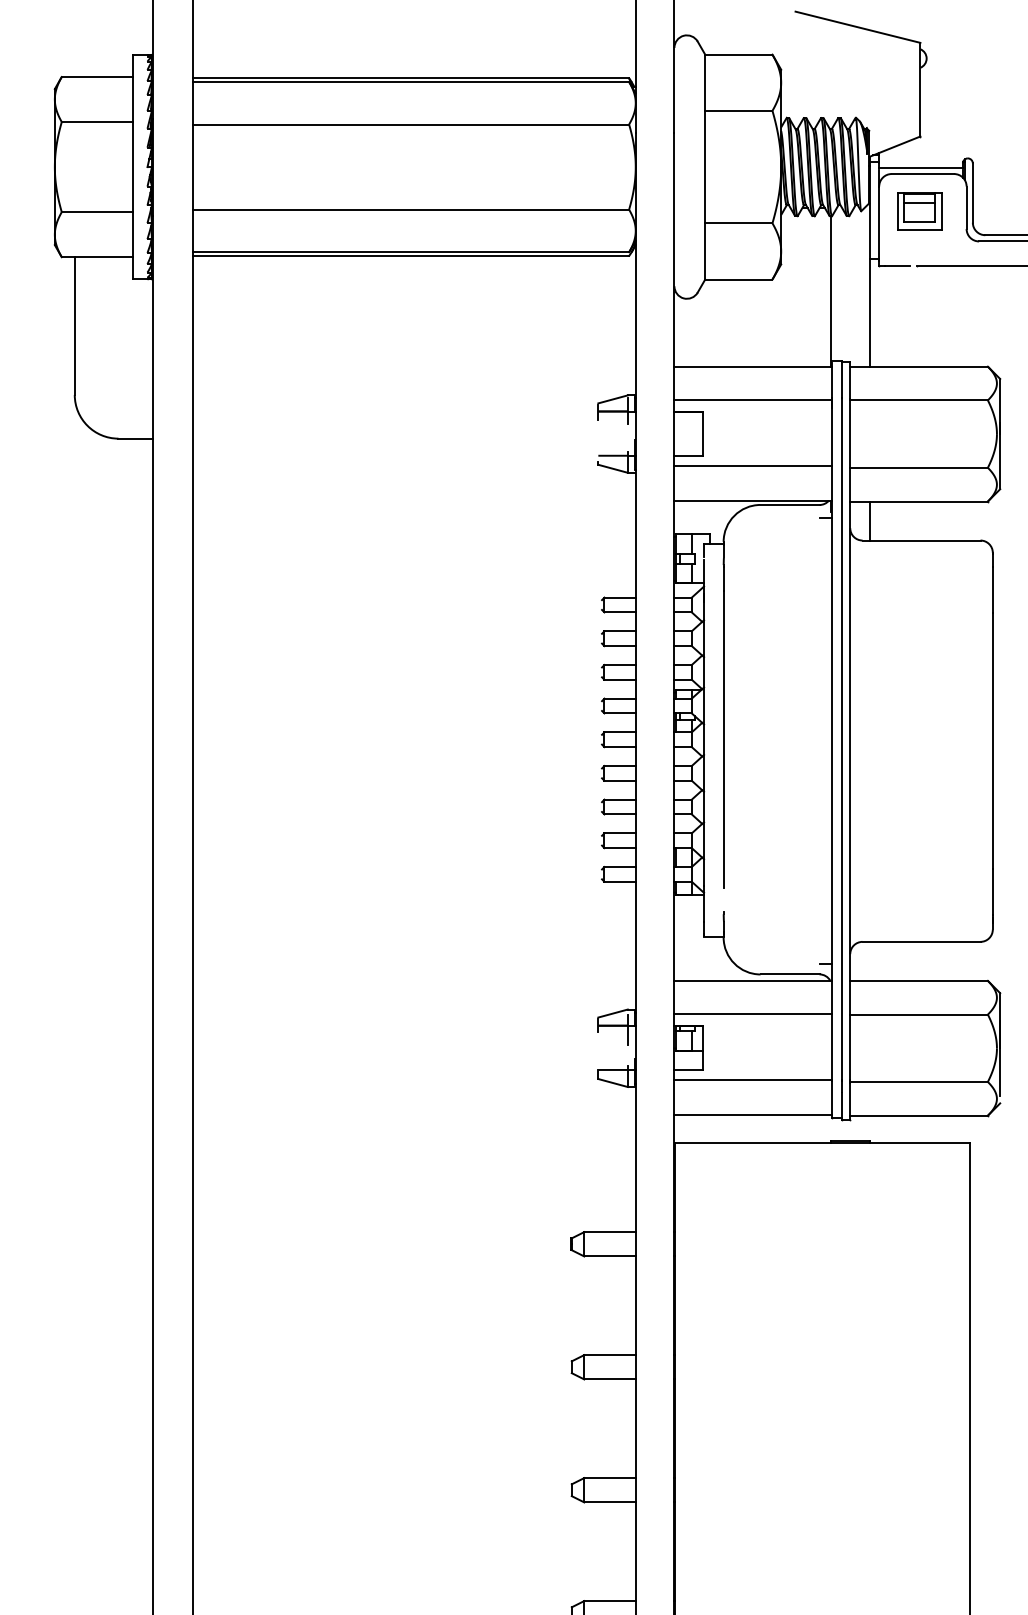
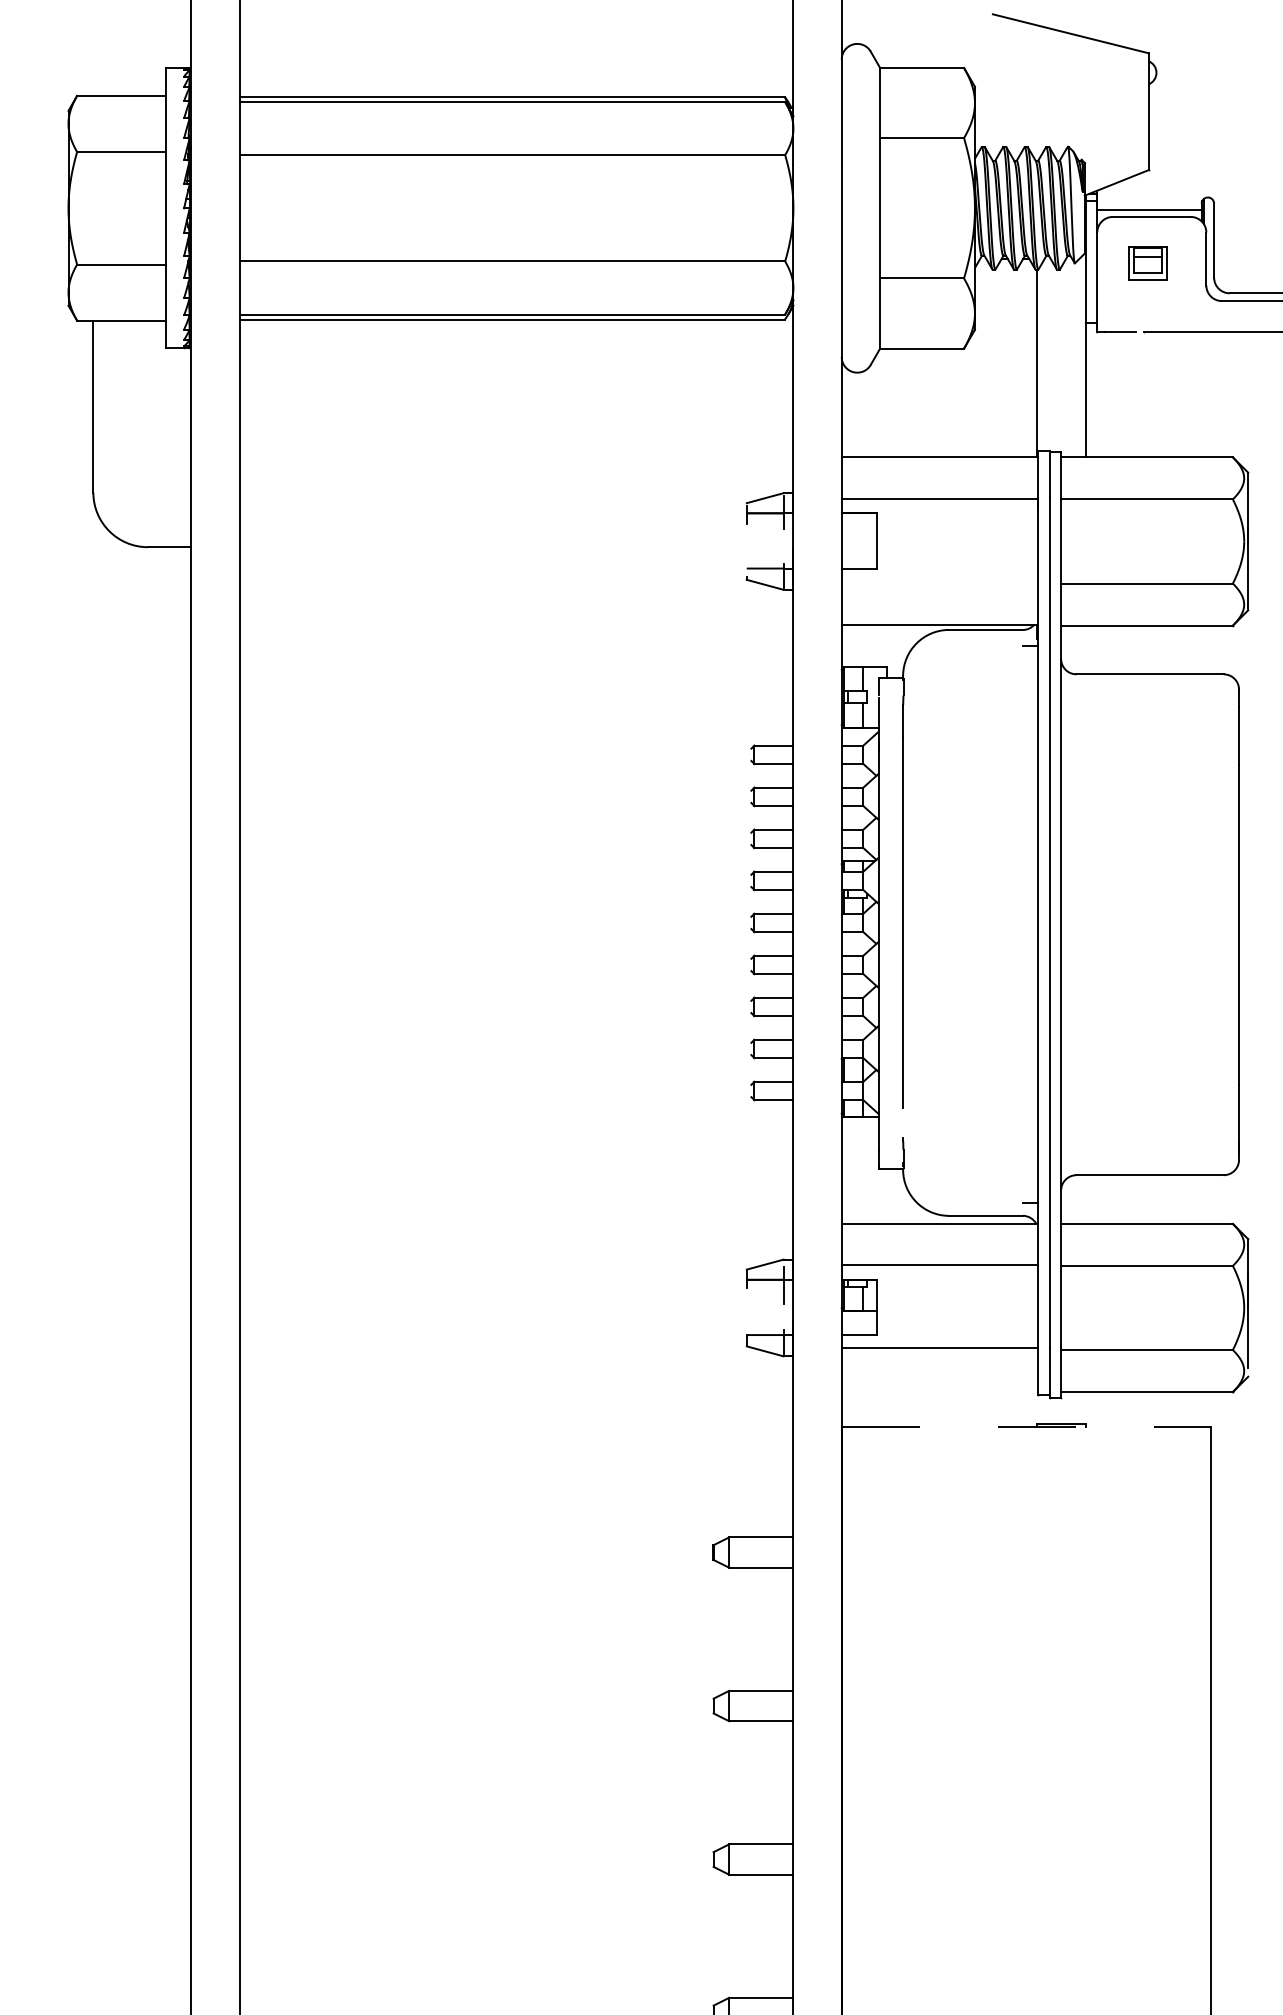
part: (919, 211) -> (1147, 263), size x0.7
line: (752, 466) -> (939, 581), removed
line: (869, 520) -> (1085, 649), removed
line: (752, 1115) -> (939, 1391), removed
line: (822, 1143) -> (1026, 1426), solid -> dashed

